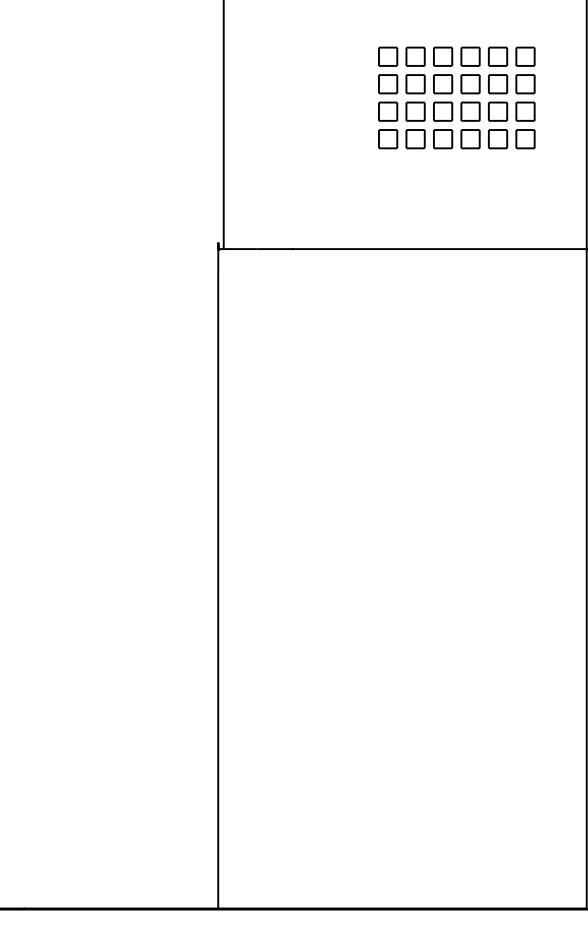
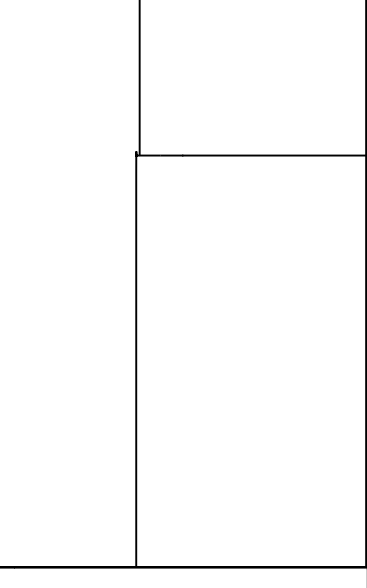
part: (455, 96) -> (284, 60), removed

